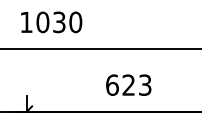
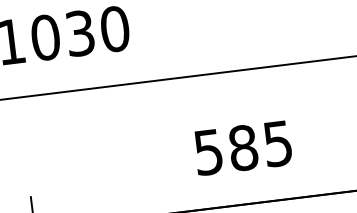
text: (128, 84) -> (242, 146), 623 -> 585

